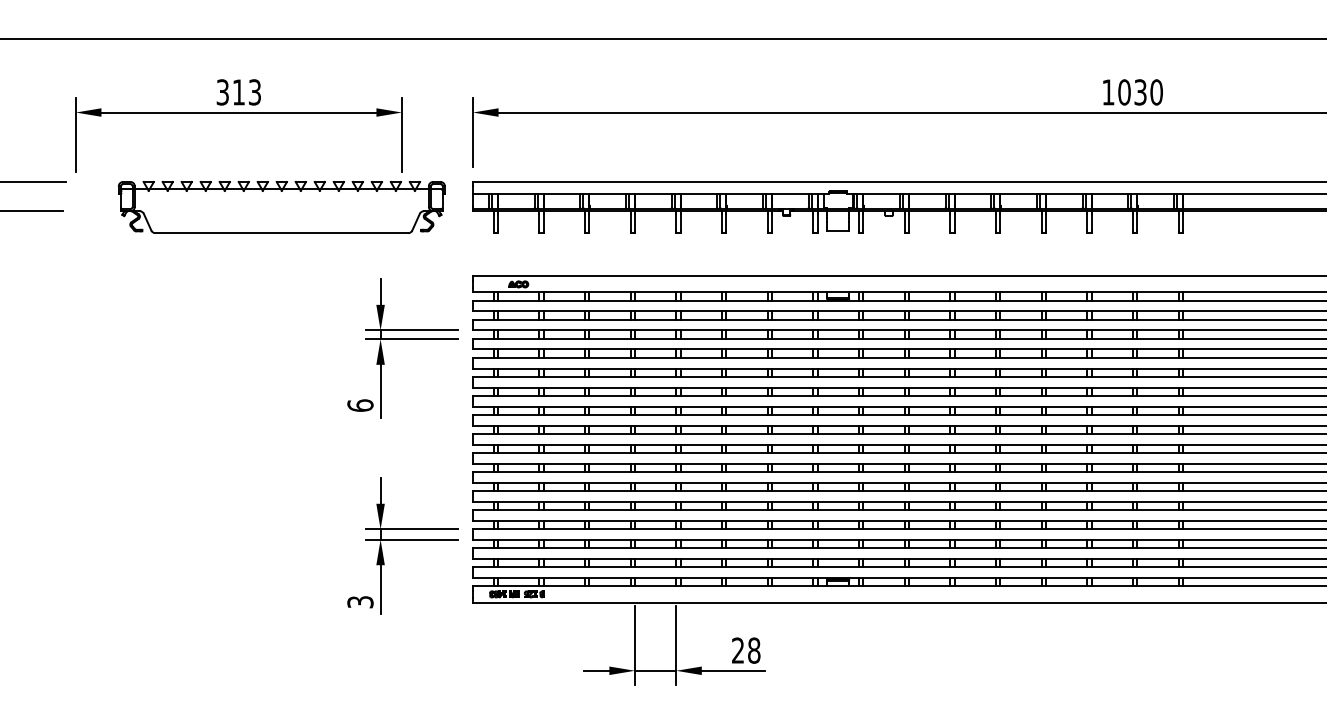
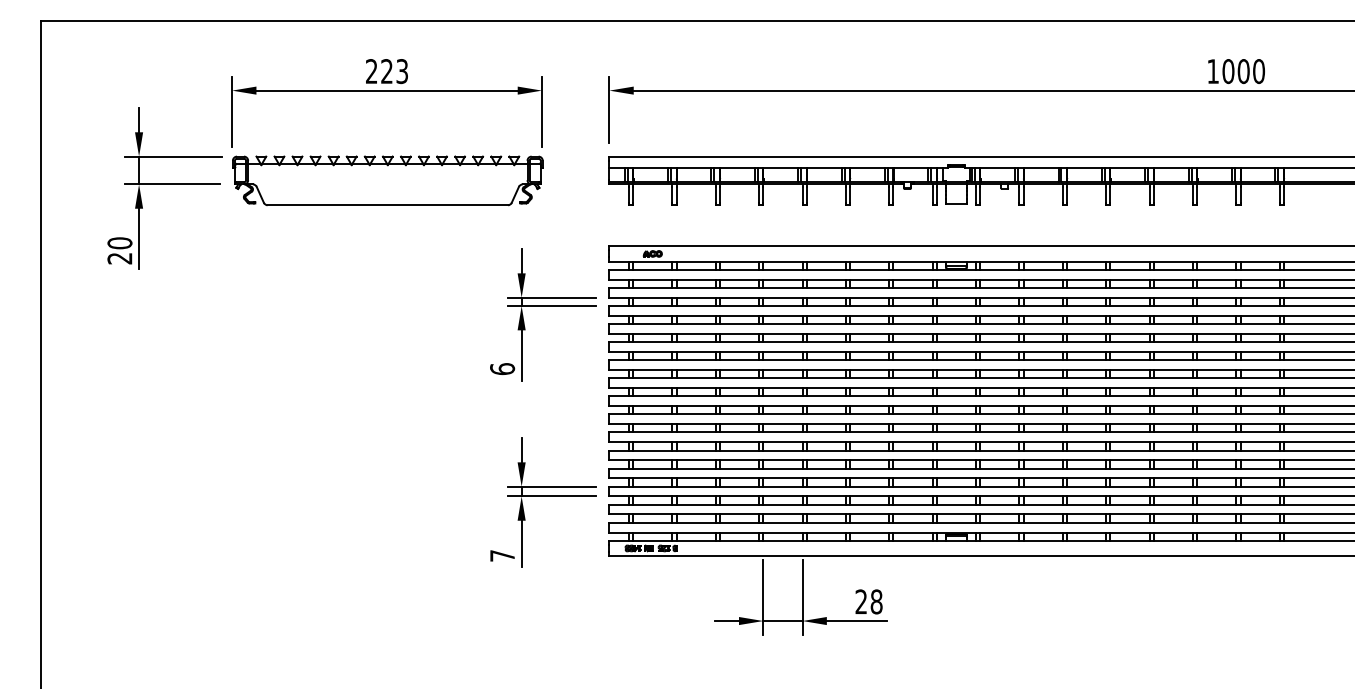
text: (230, 92) -> (379, 71), 313 -> 223
text: (1140, 92) -> (1243, 71), 1030 -> 1000
part: (281, 207) -> (387, 180), moved
text: (360, 601) -> (502, 555), 3 -> 7

